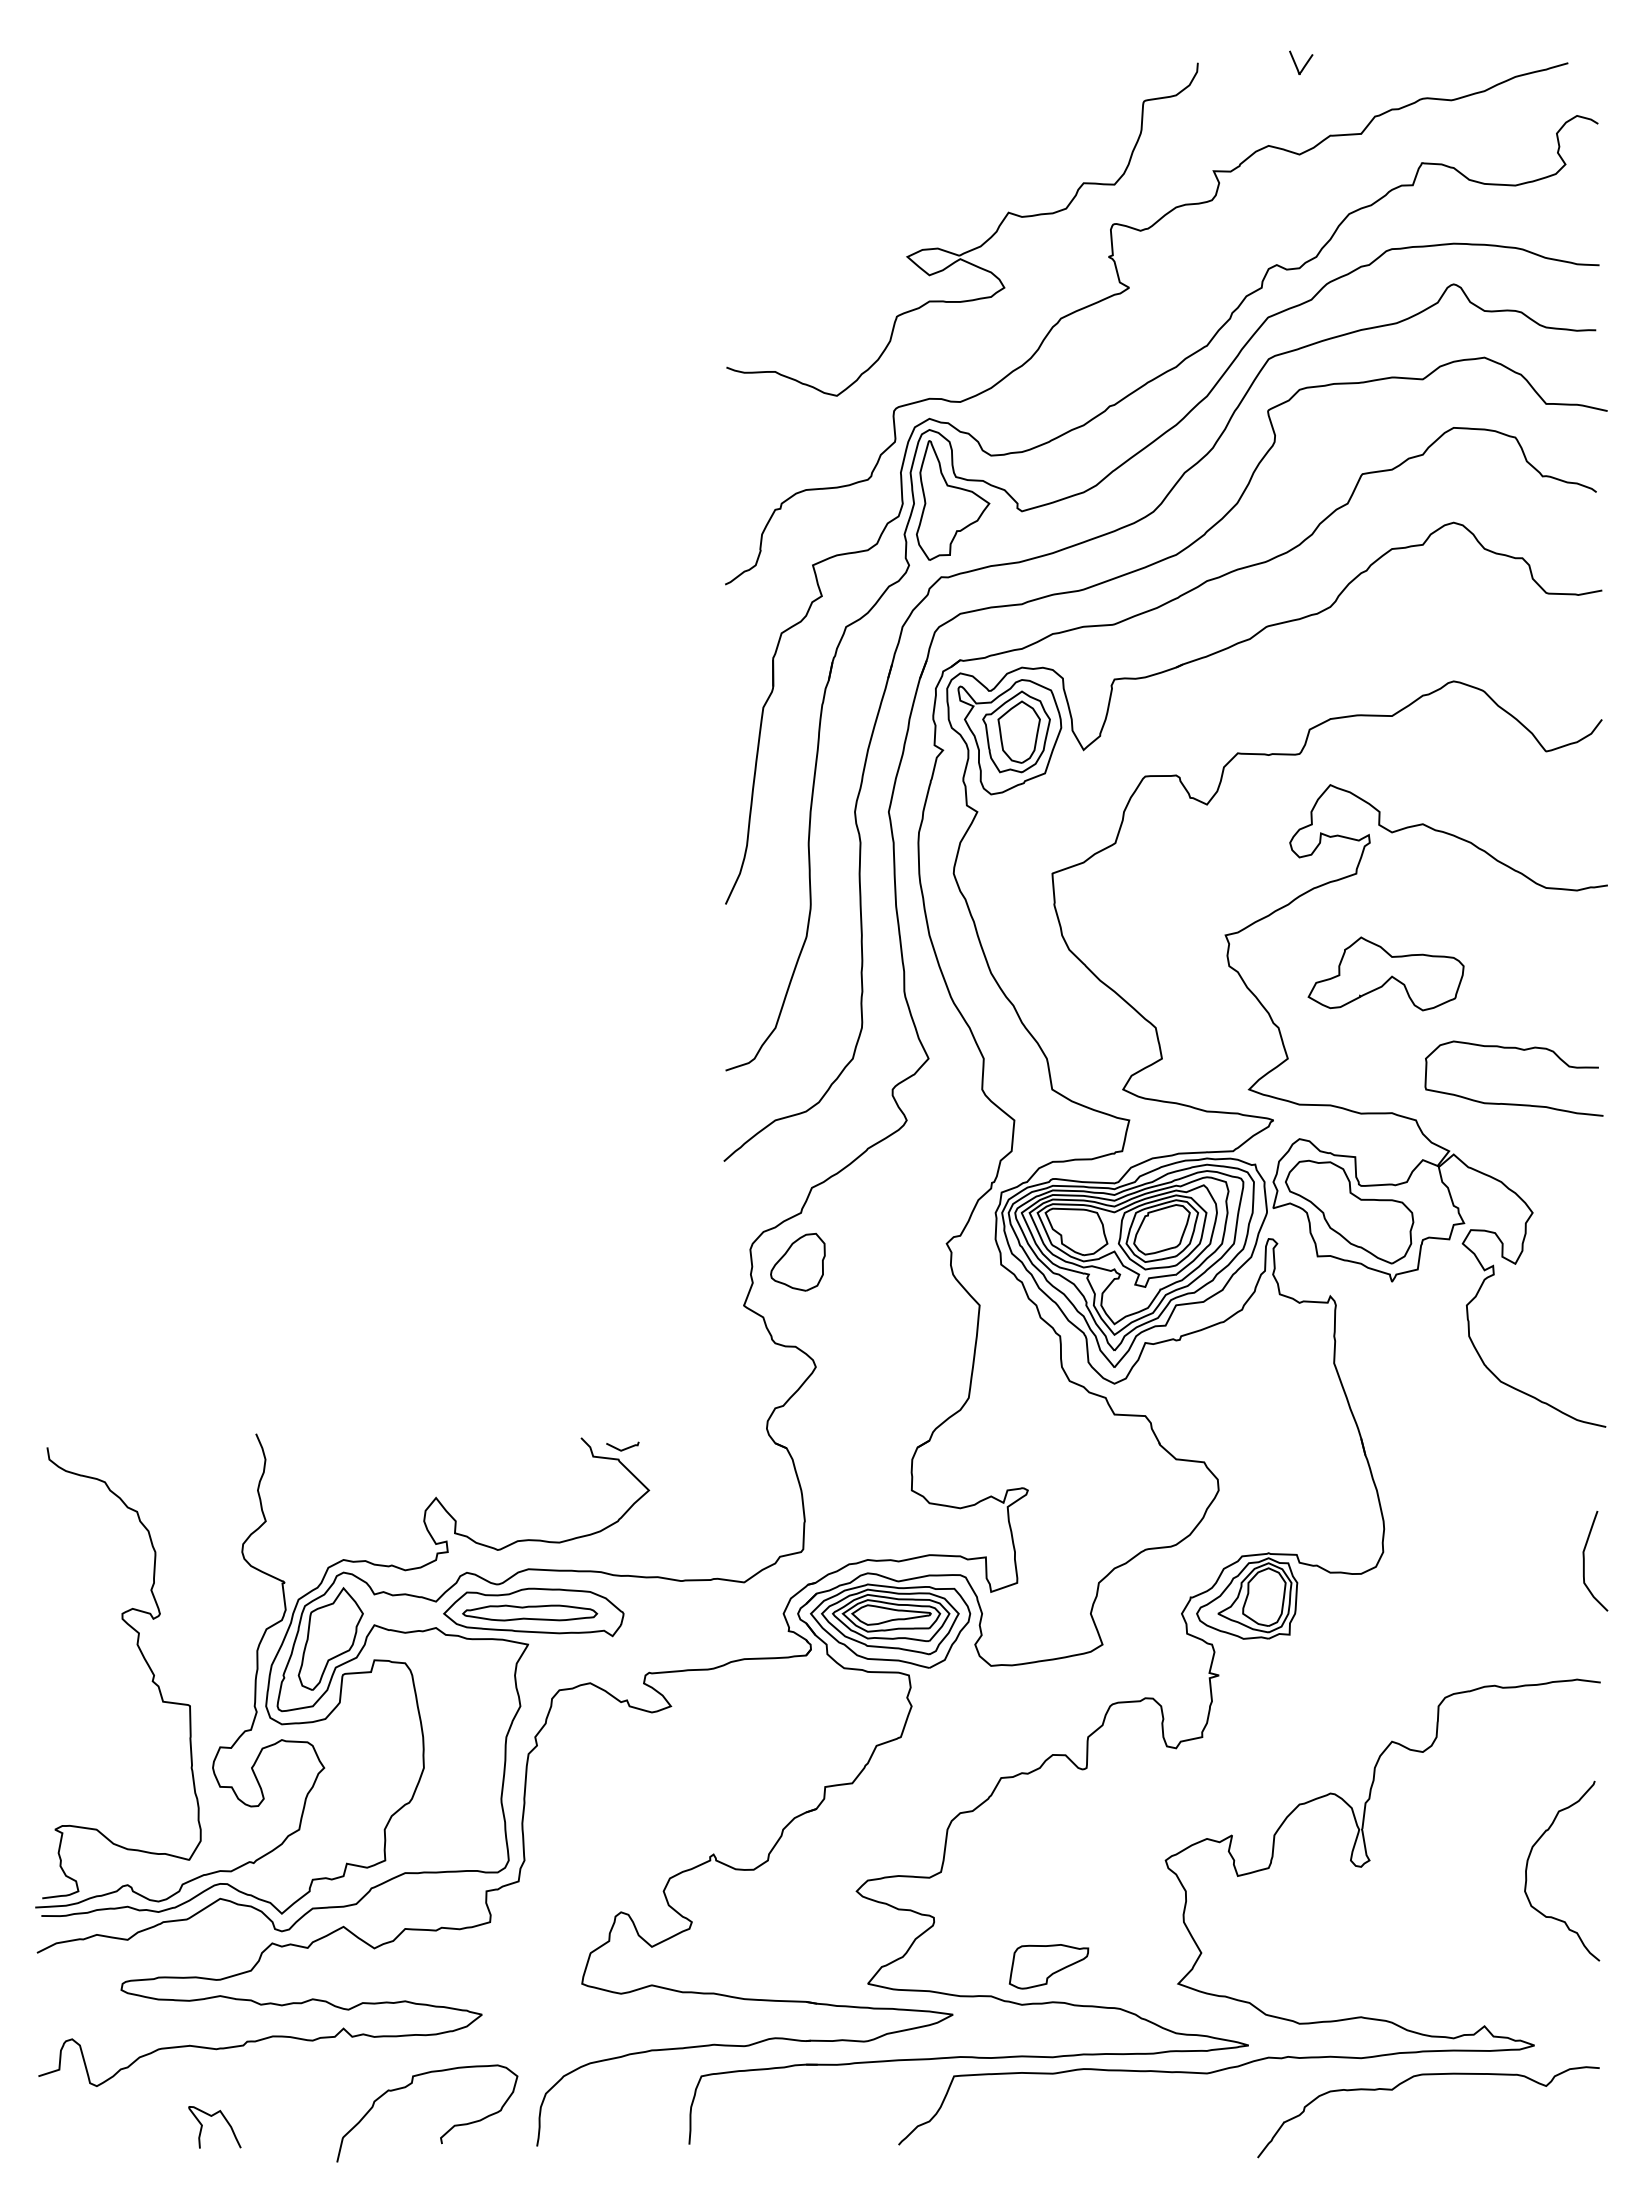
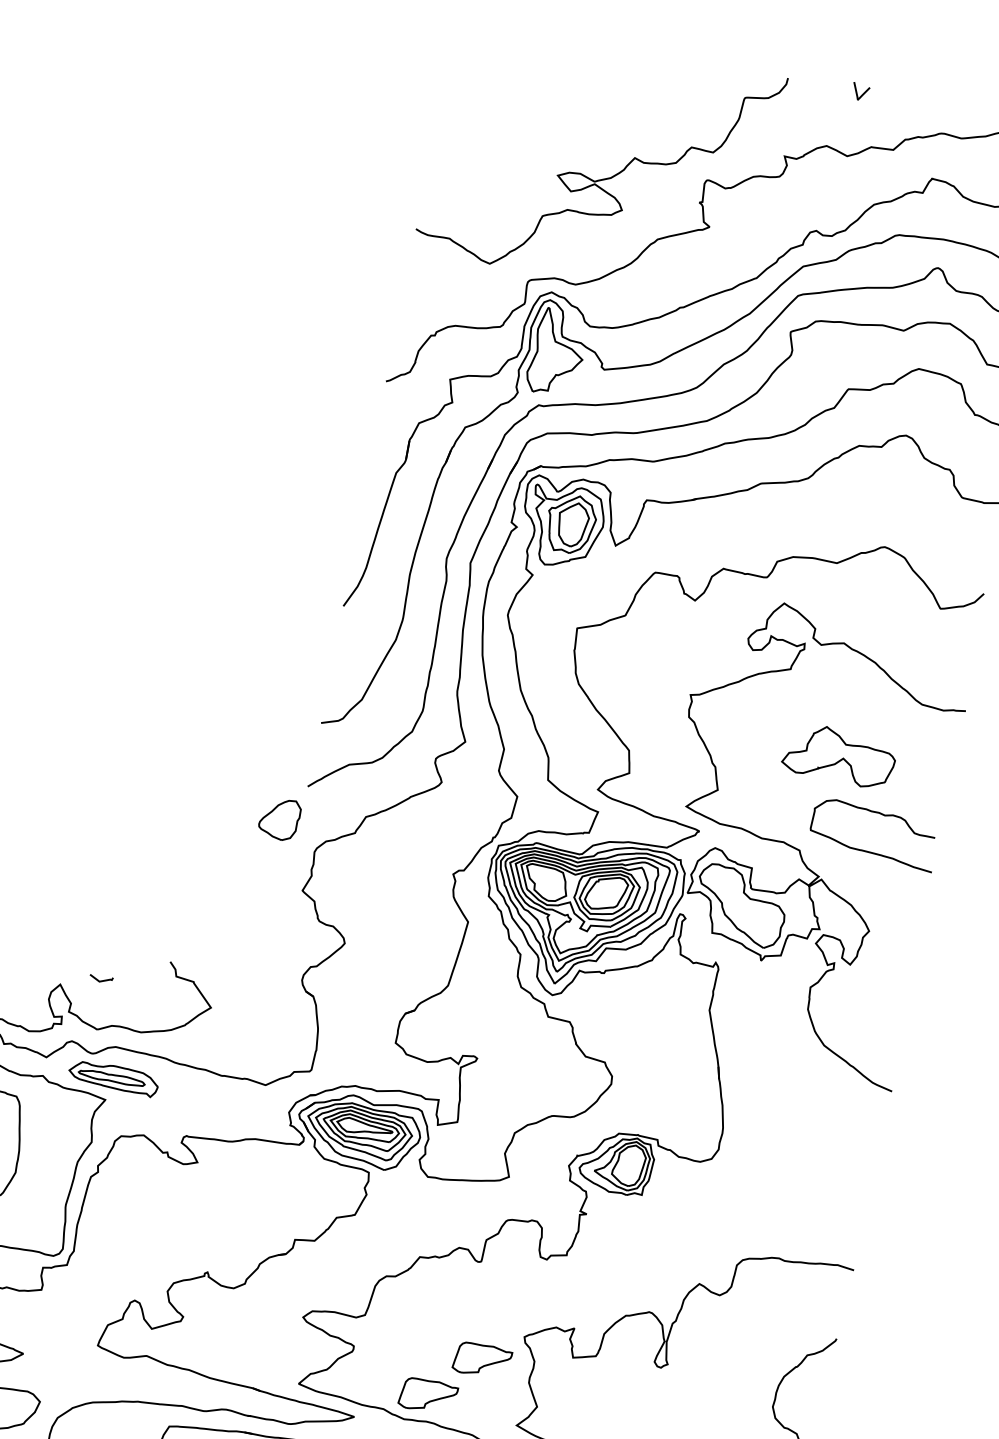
part: (1385, 973) -> (839, 755), moved
part: (797, 1262) -> (279, 819), moved
line: (623, 1448) -> (101, 980), moved
curve: (1584, 1561) -> (858, 1183), removed
part: (533, 1612) -> (113, 1078), size x0.7
part: (1113, 1903) -> (482, 1360), added

